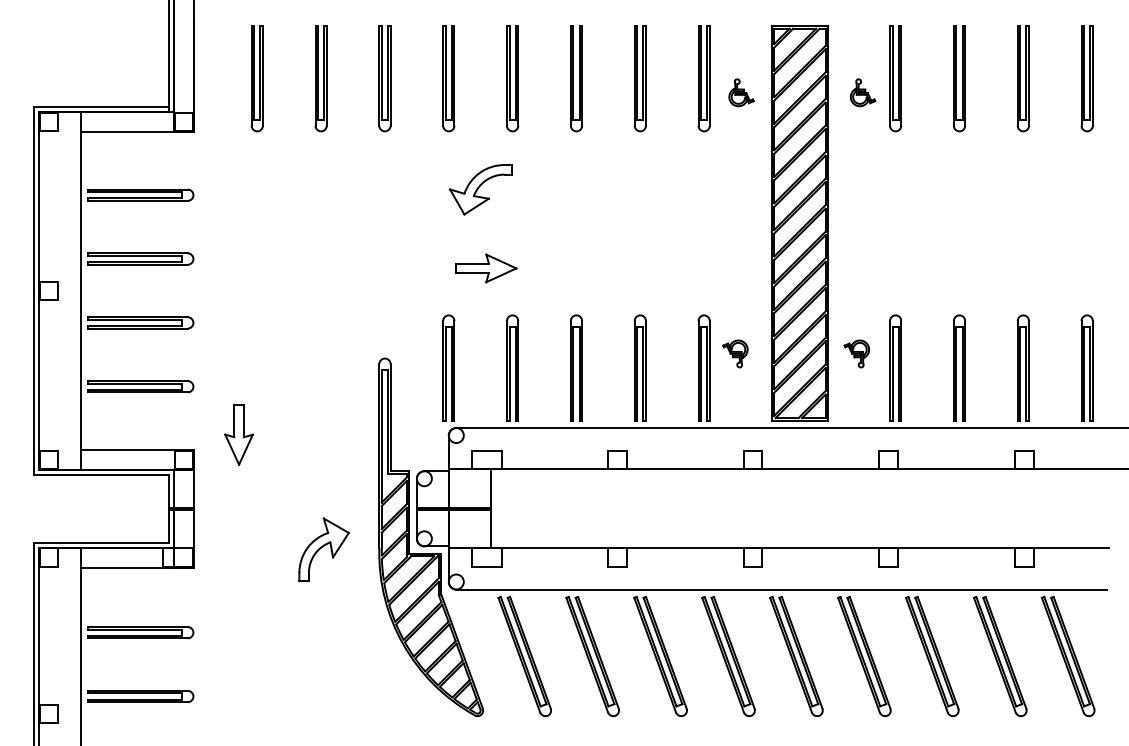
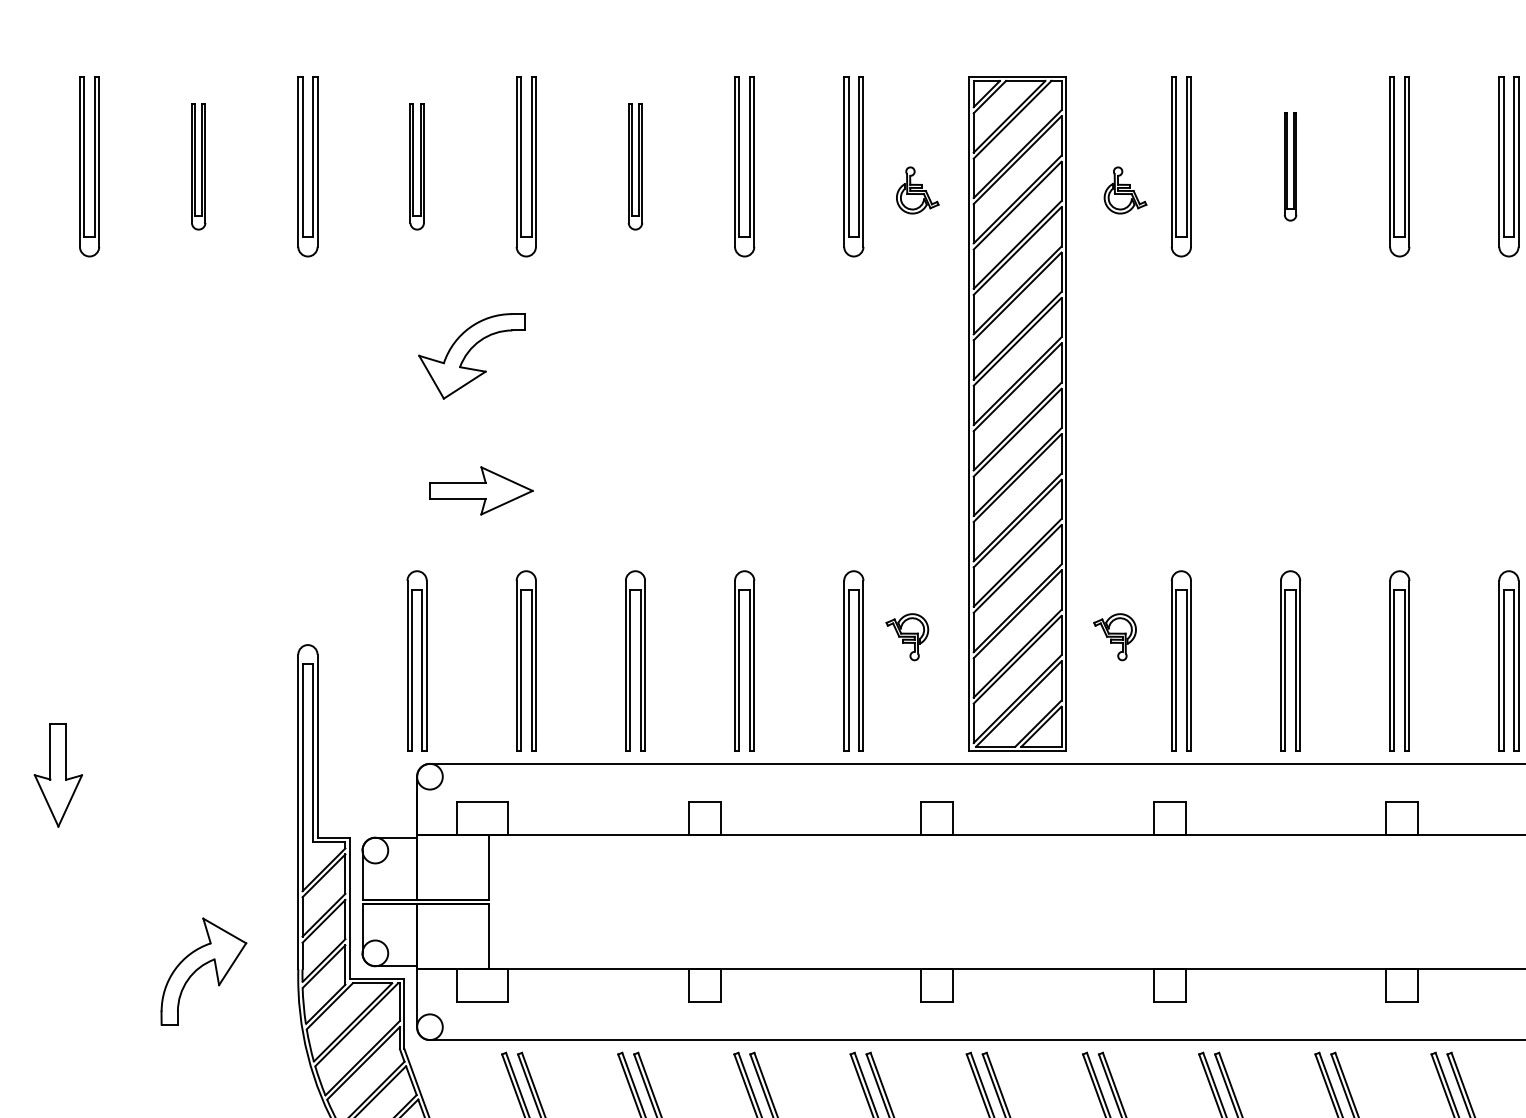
part: (320, 78) -> (197, 166), size x0.7
part: (448, 78) -> (416, 166), size x0.7
part: (576, 78) -> (635, 166), size x0.7
part: (959, 78) -> (1290, 166), size x0.6

